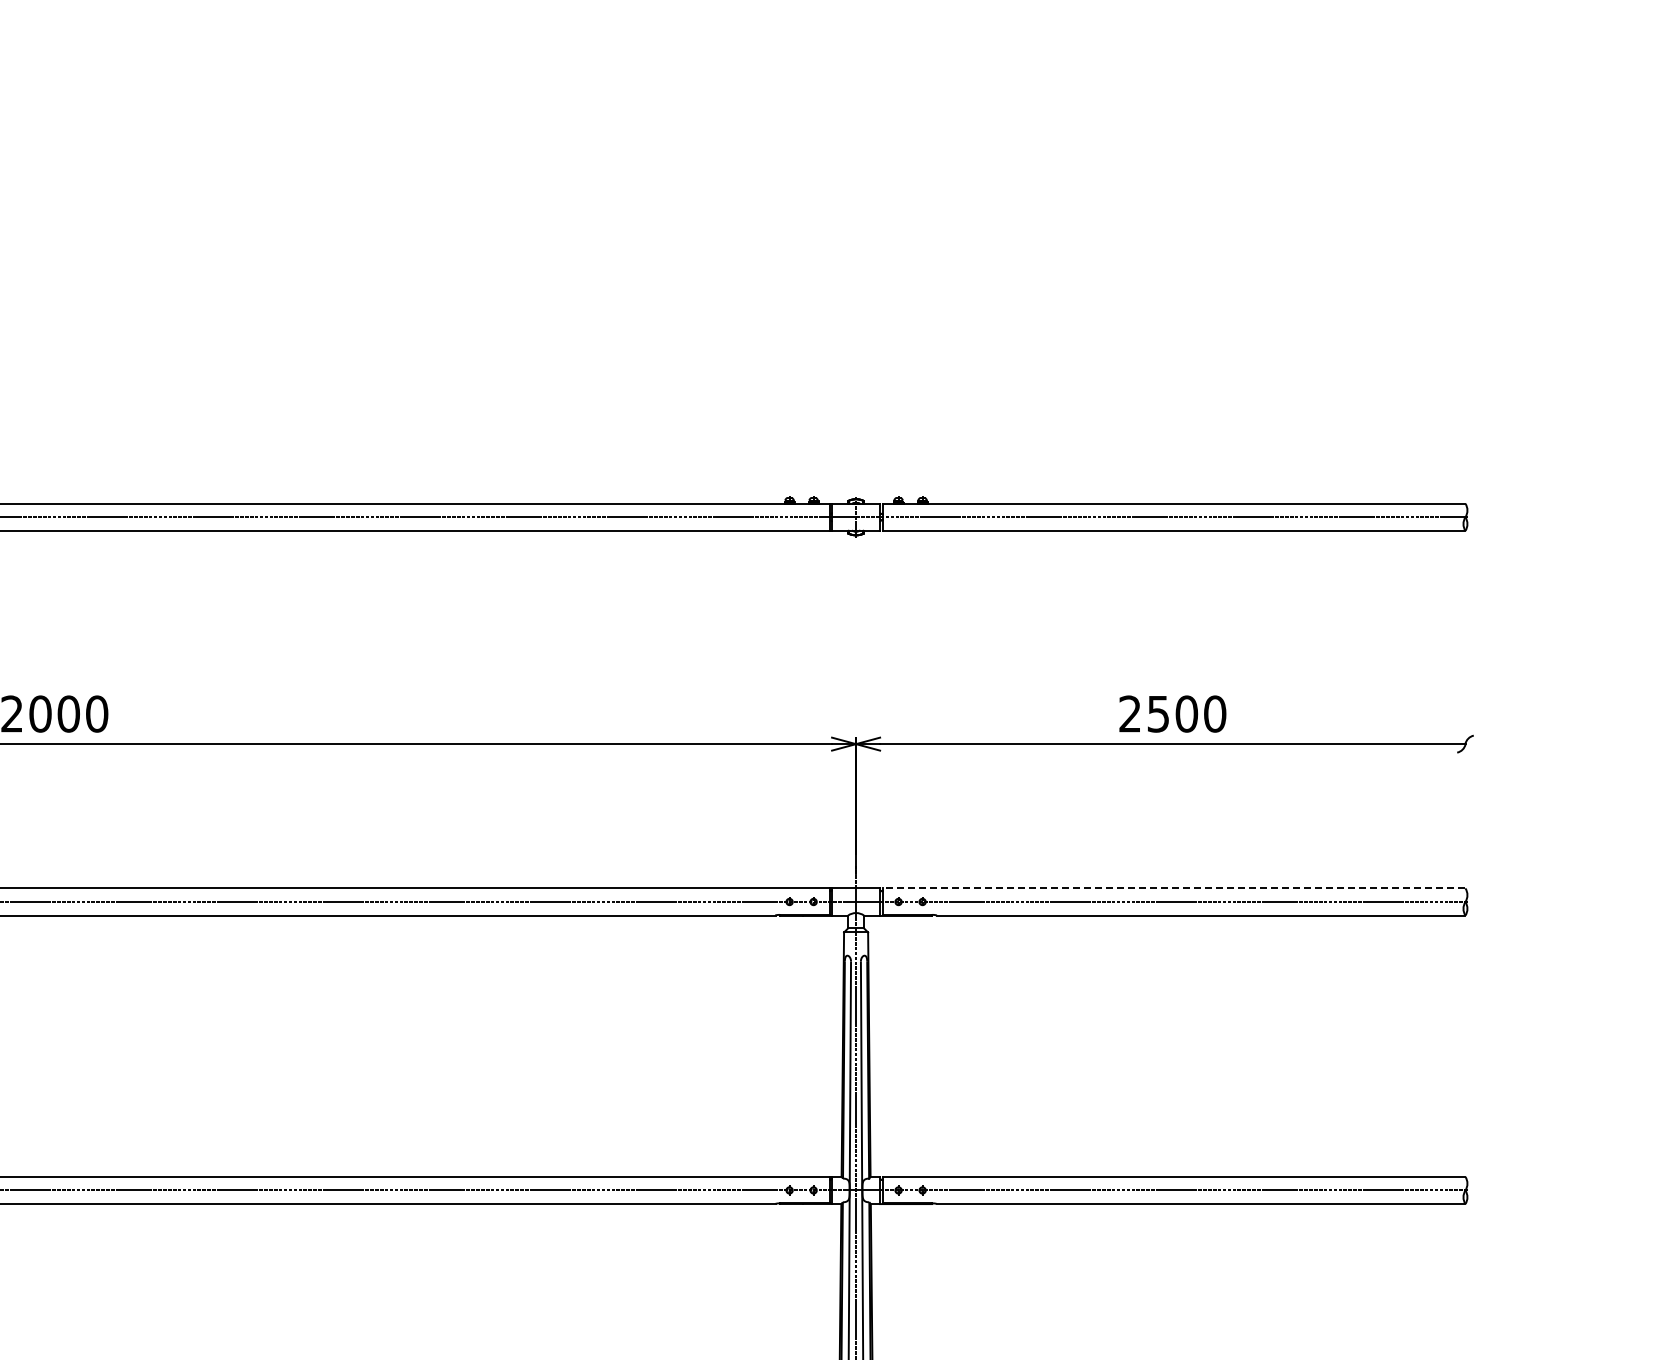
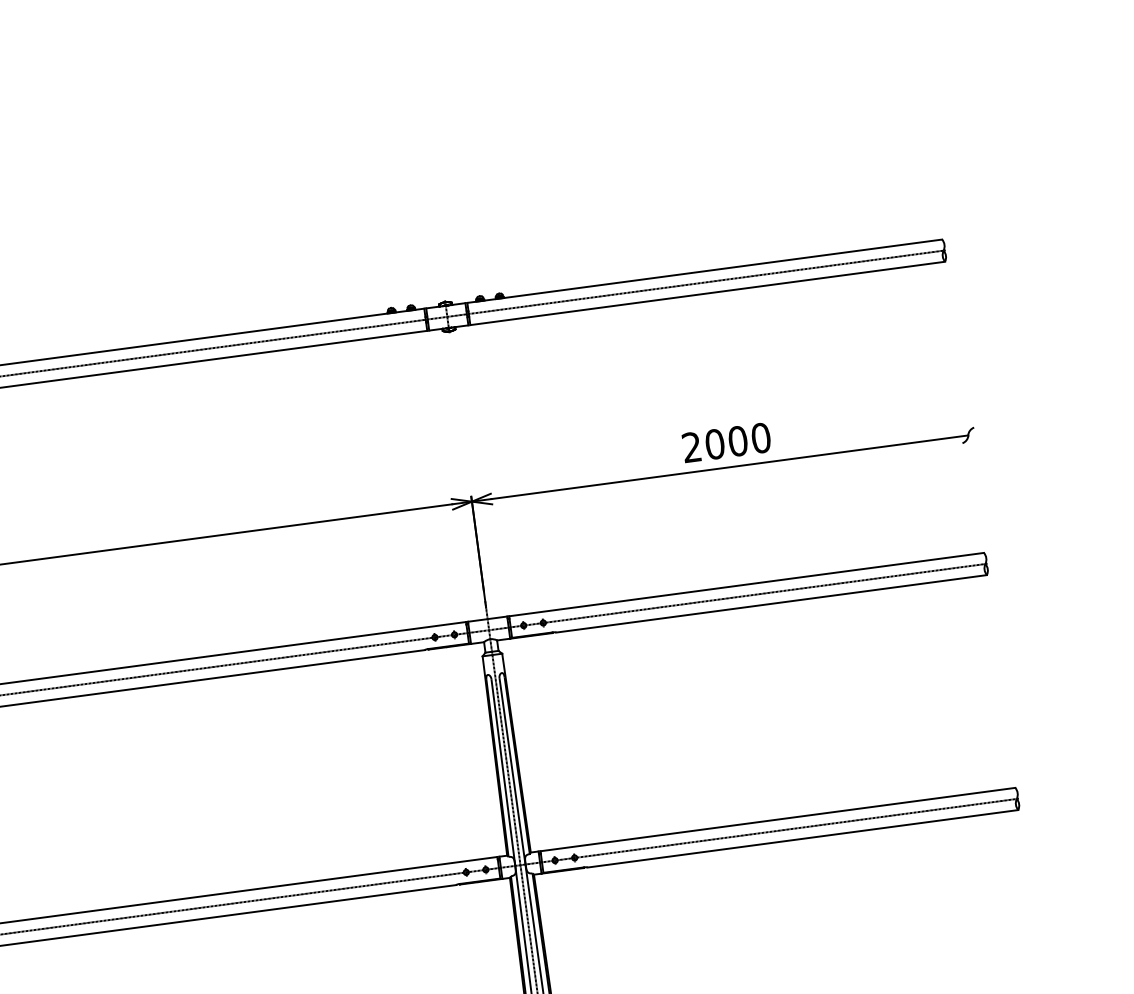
text: (1158, 713) -> (714, 443), 2500 -> 2000
line: (1173, 888) -> (746, 584), dashed -> solid

